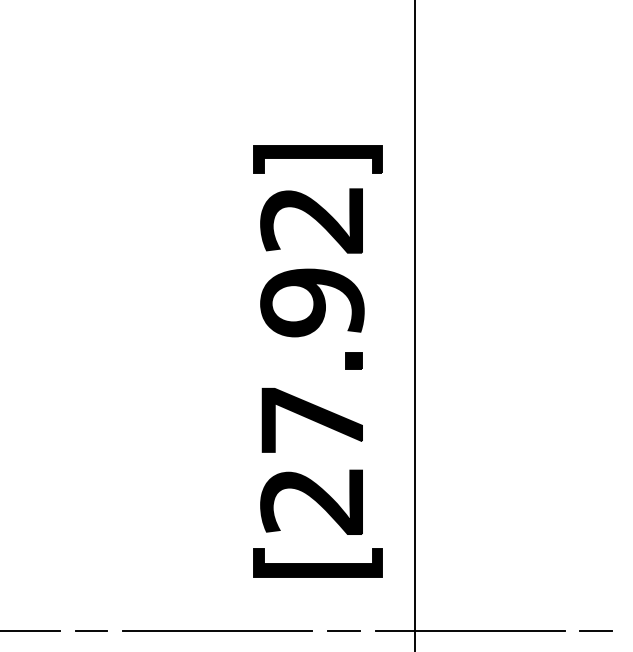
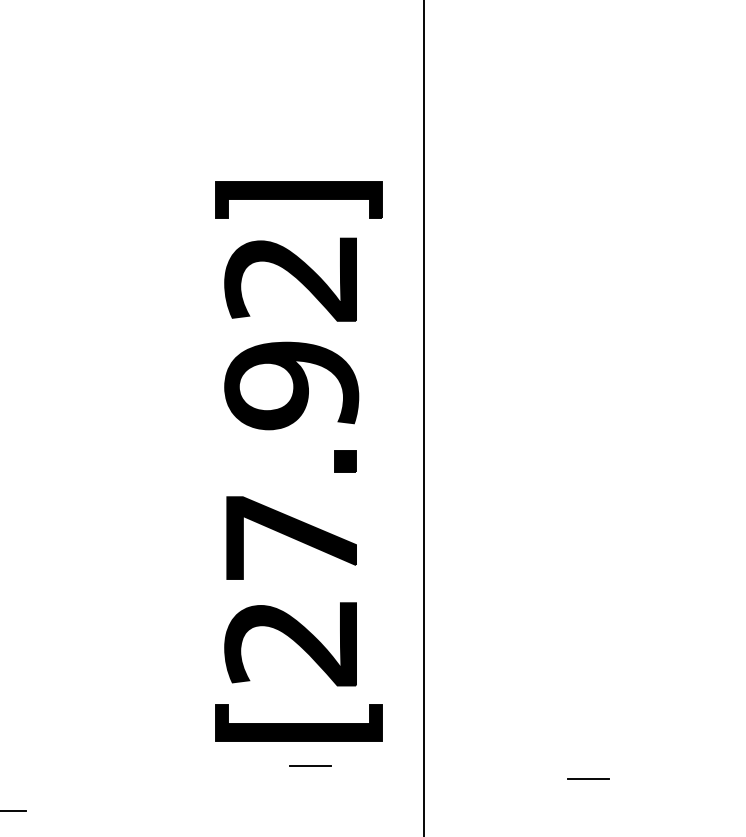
line: (343, 630) -> (309, 765), moved
line: (595, 630) -> (587, 778), moved
line: (217, 631) -> (168, 811), removed
line: (469, 631) -> (495, 811), removed

